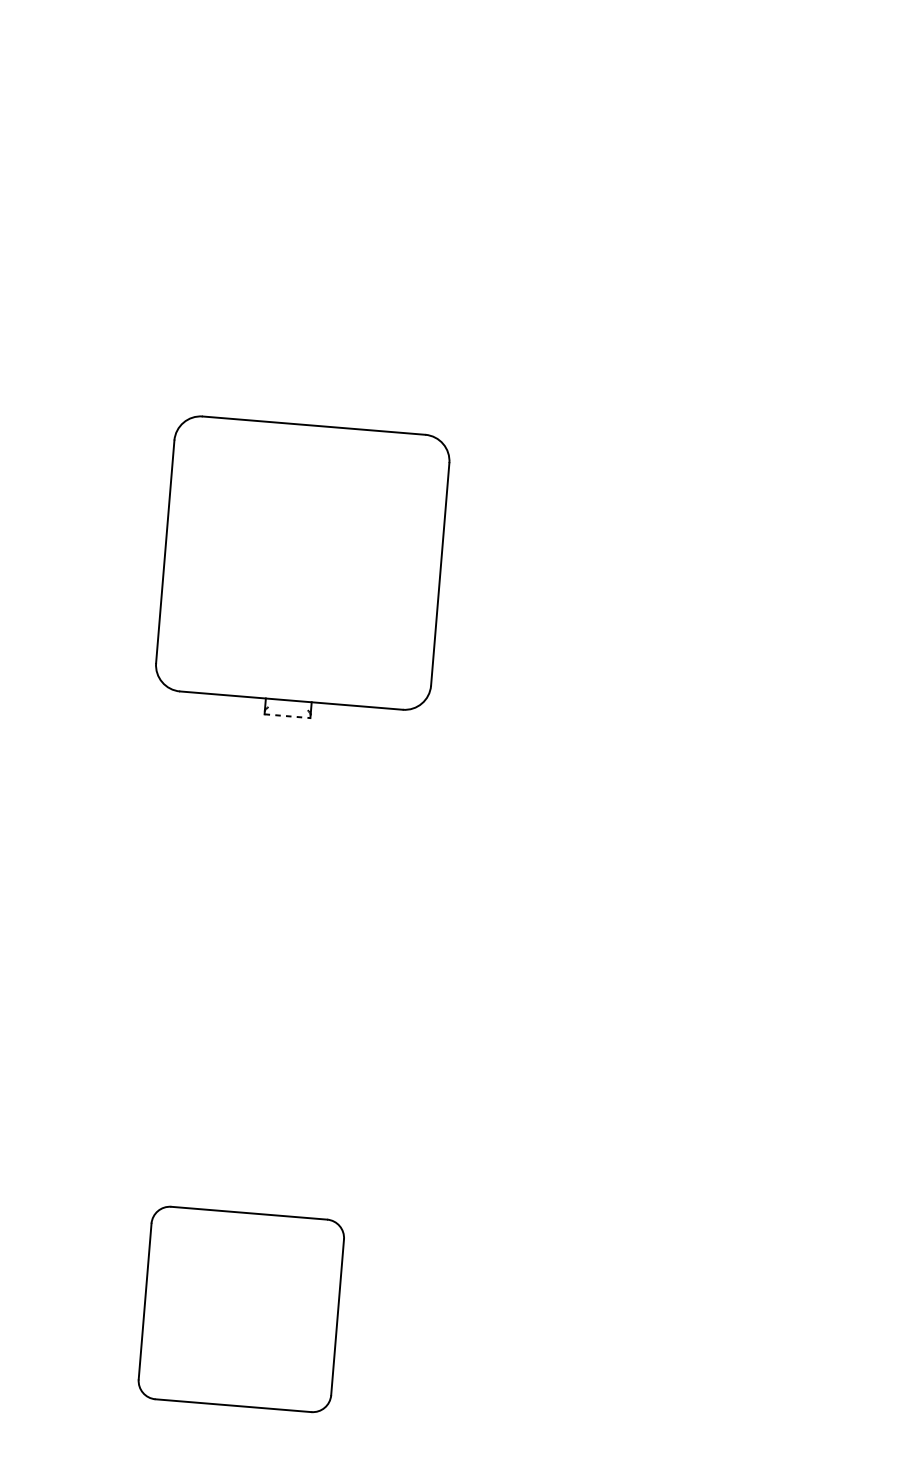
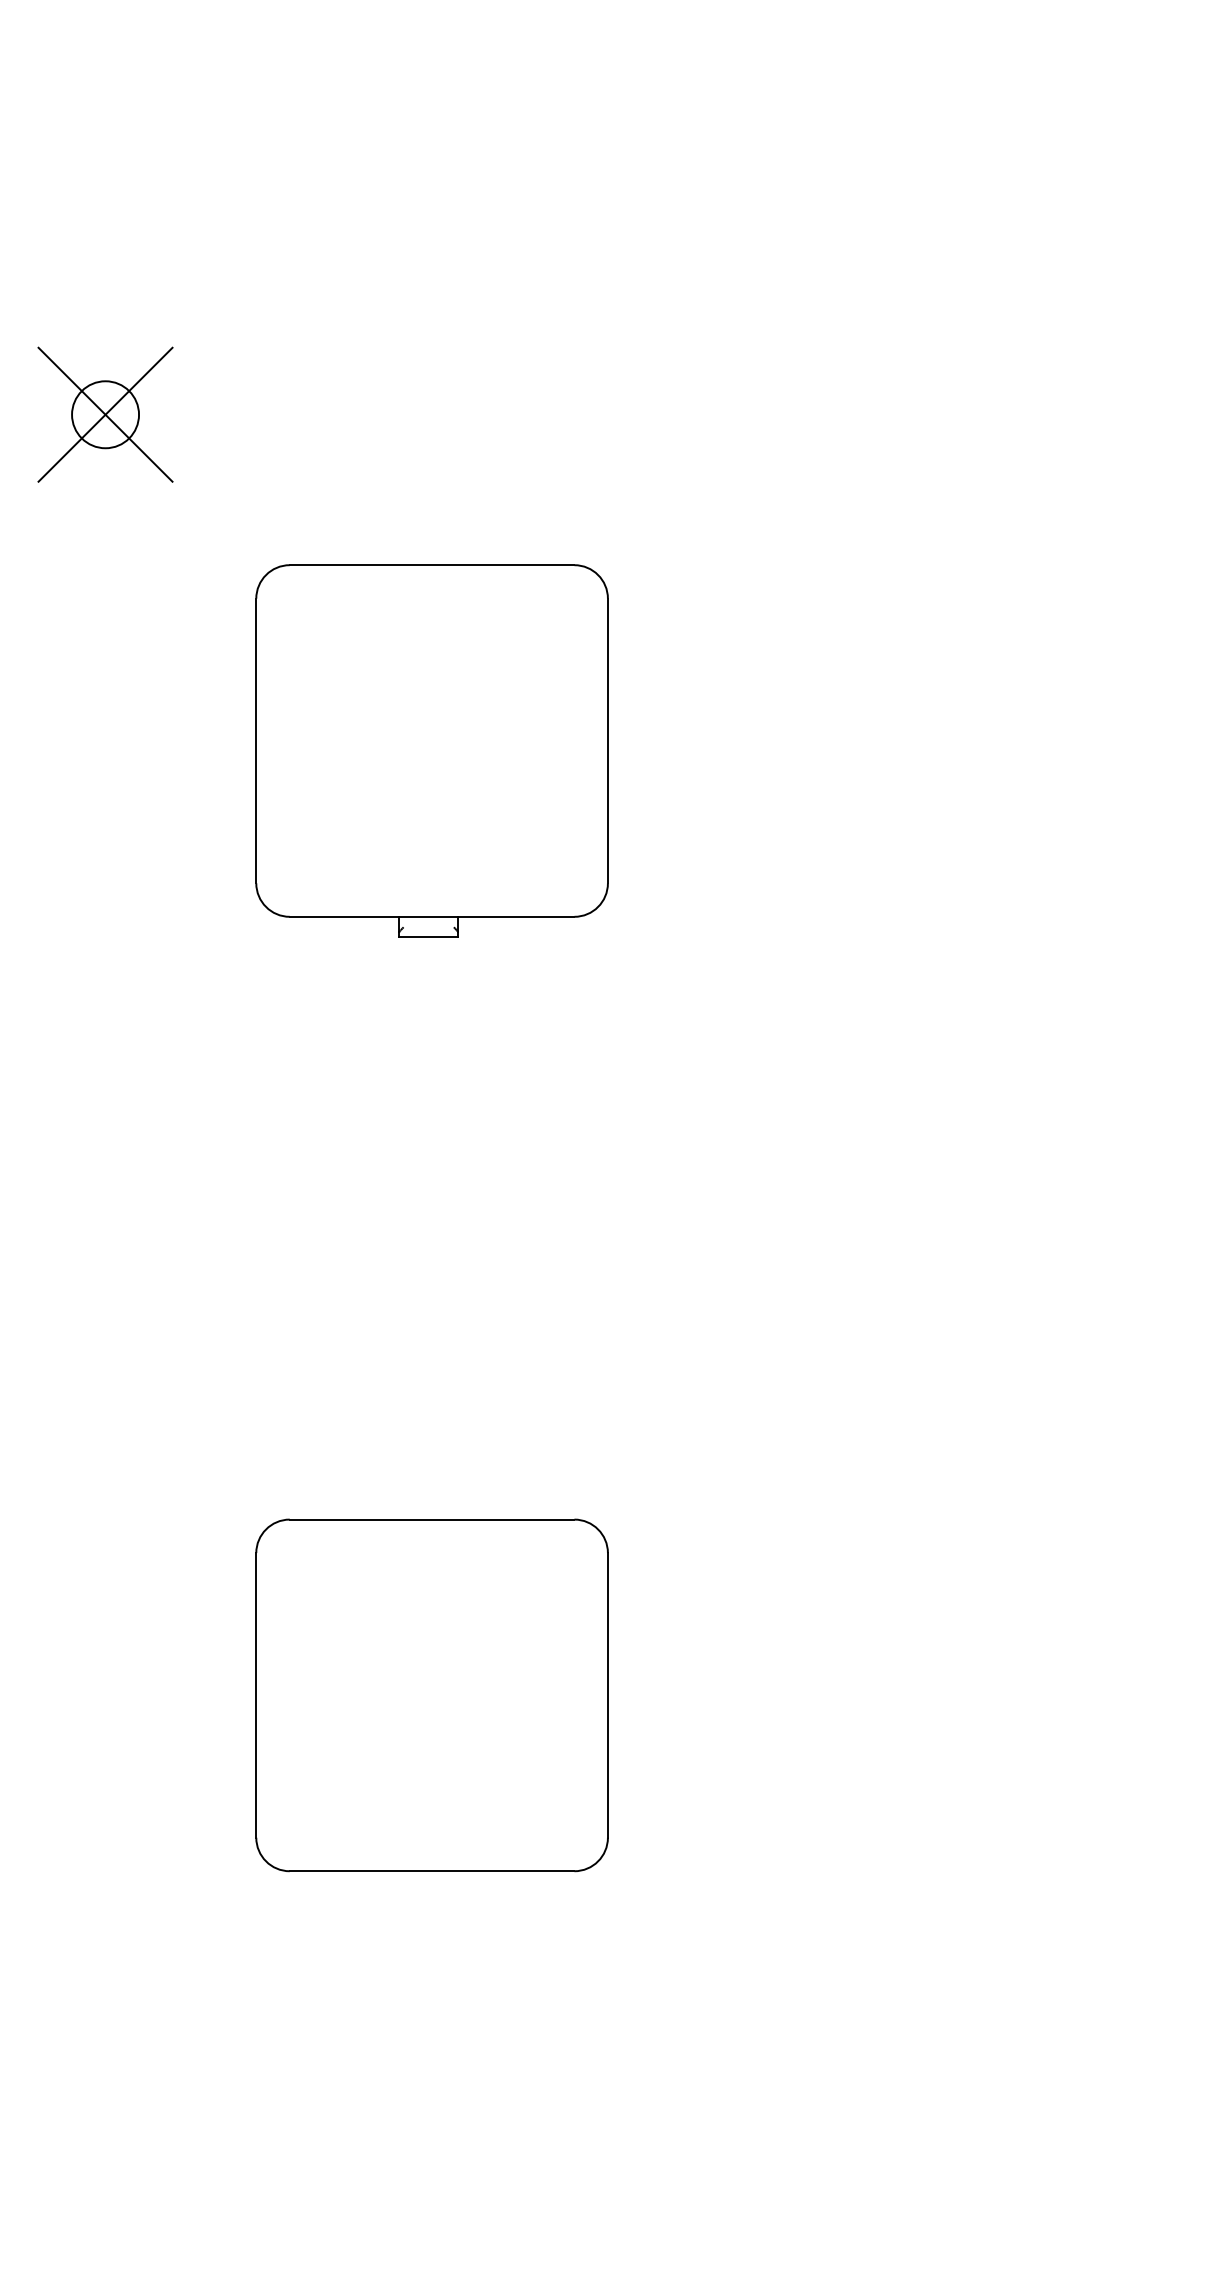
part: (68, 286) -> (105, 414), added
line: (288, 716) -> (429, 937), dashed -> solid
part: (240, 1309) -> (431, 1695), size x1.43

